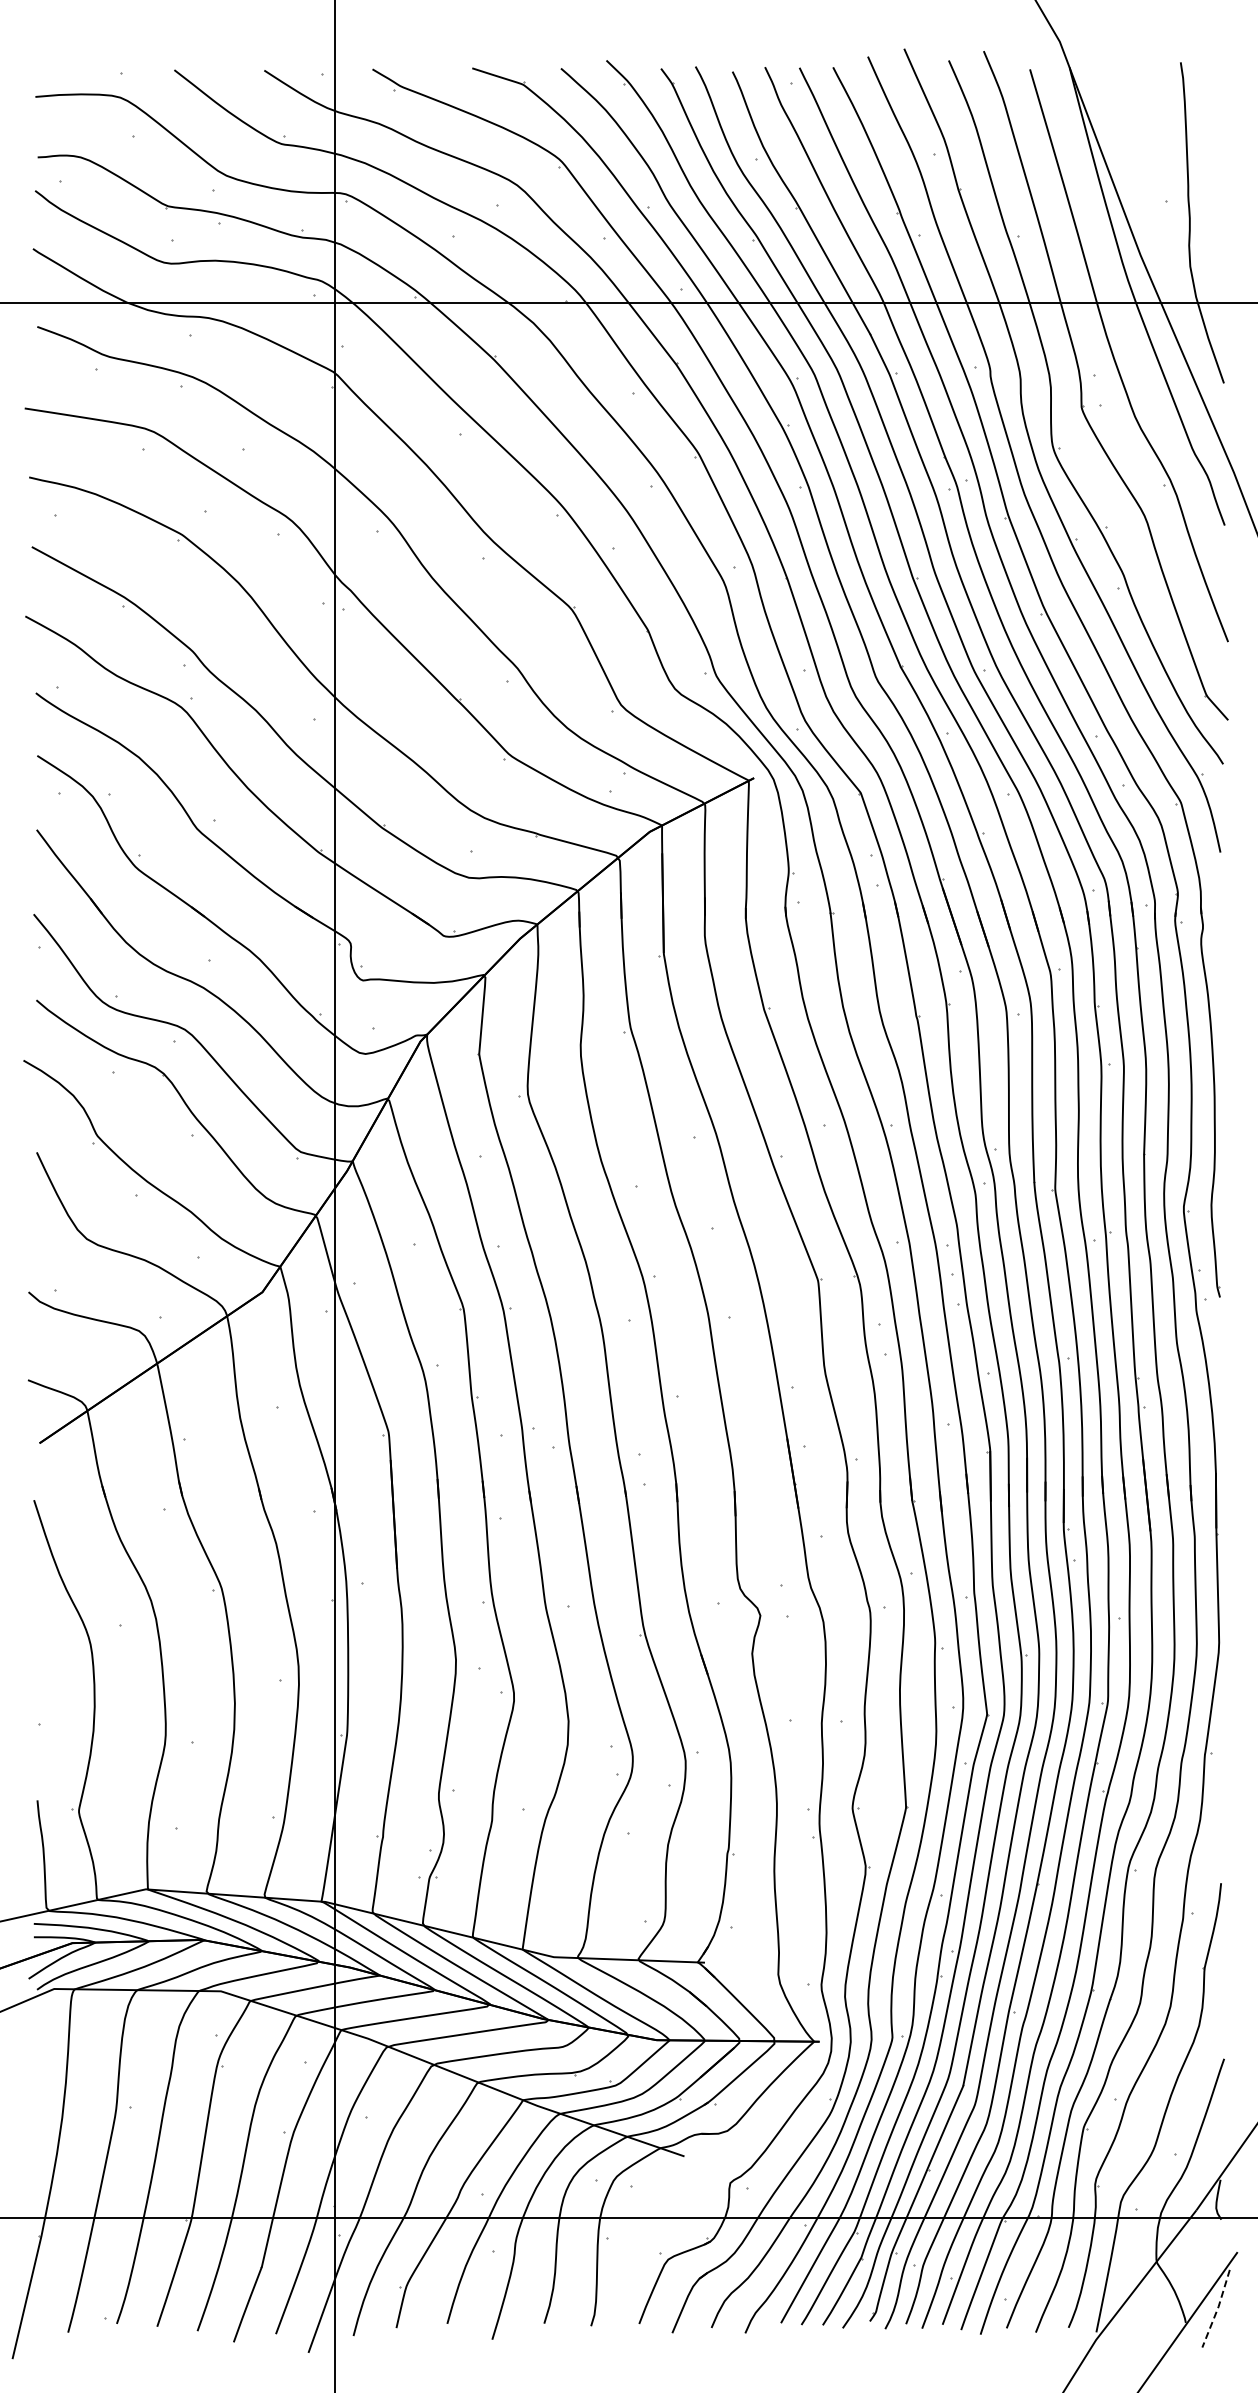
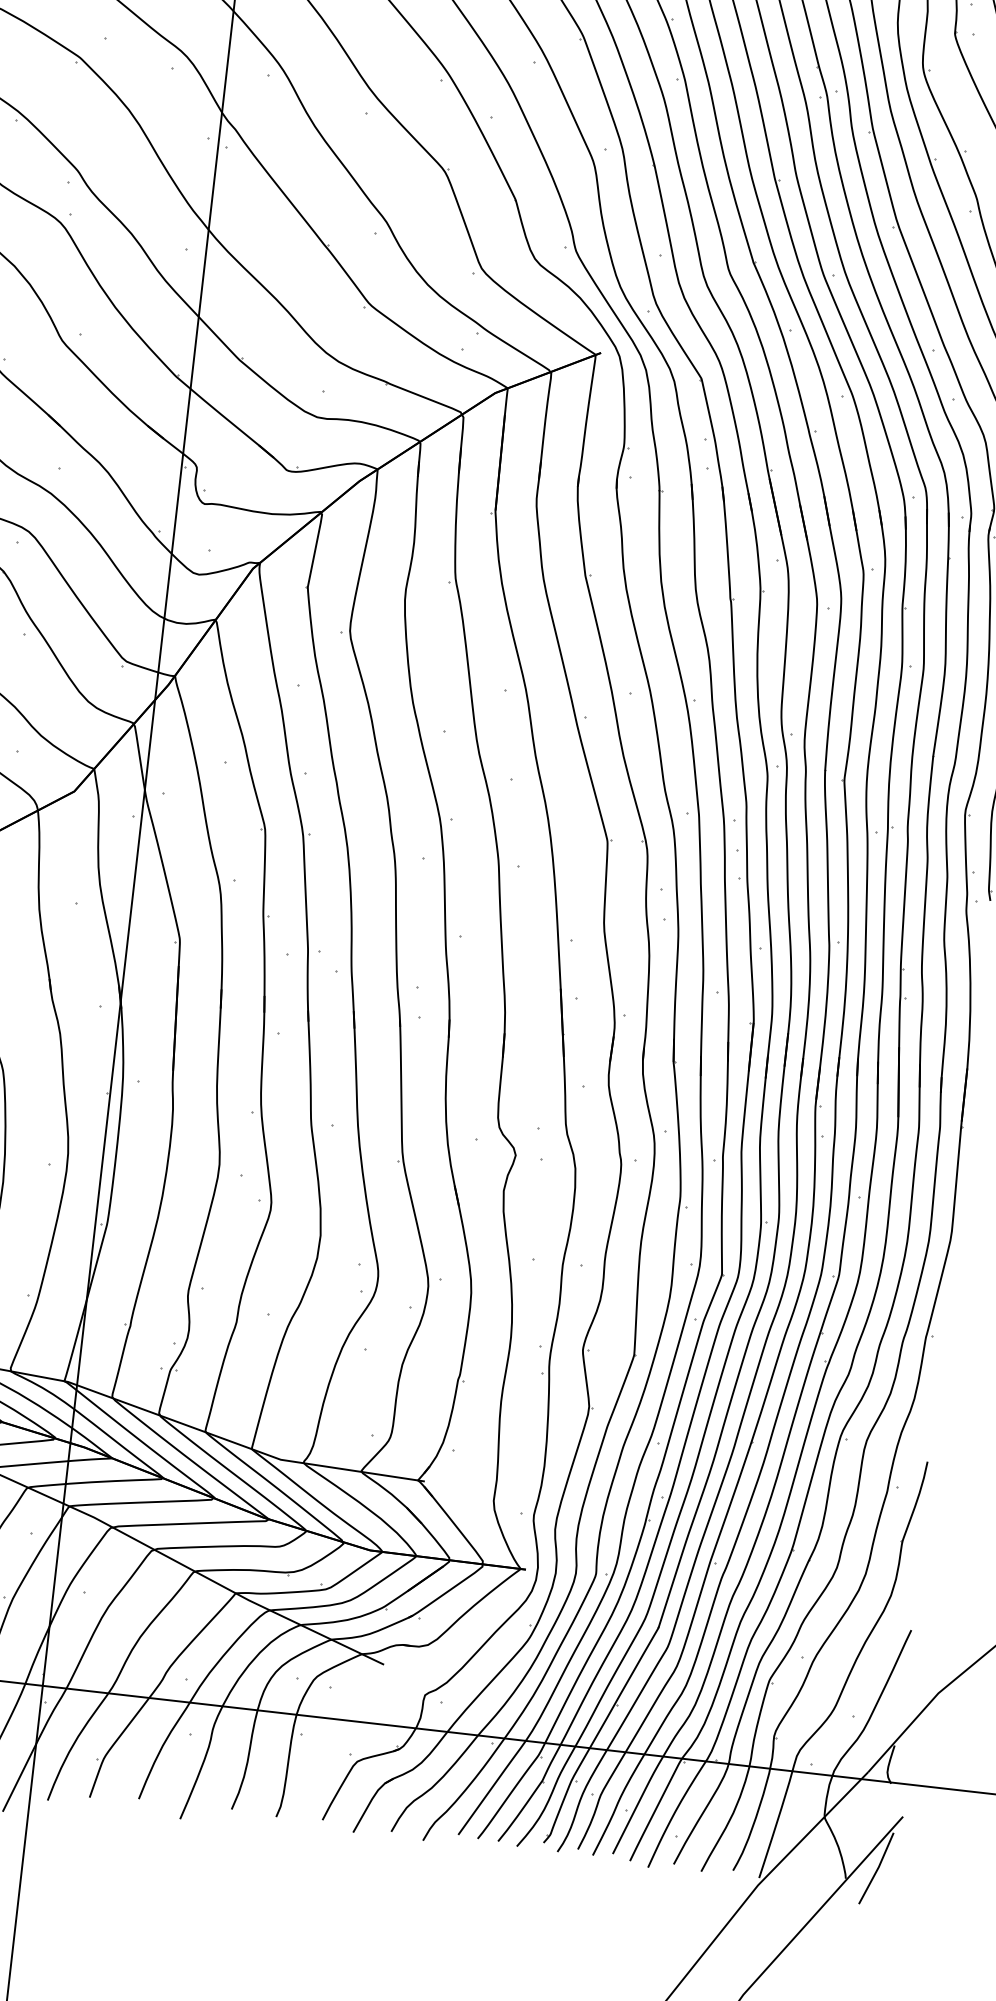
line: (1217, 2308) -> (877, 1868), dashed -> solid

